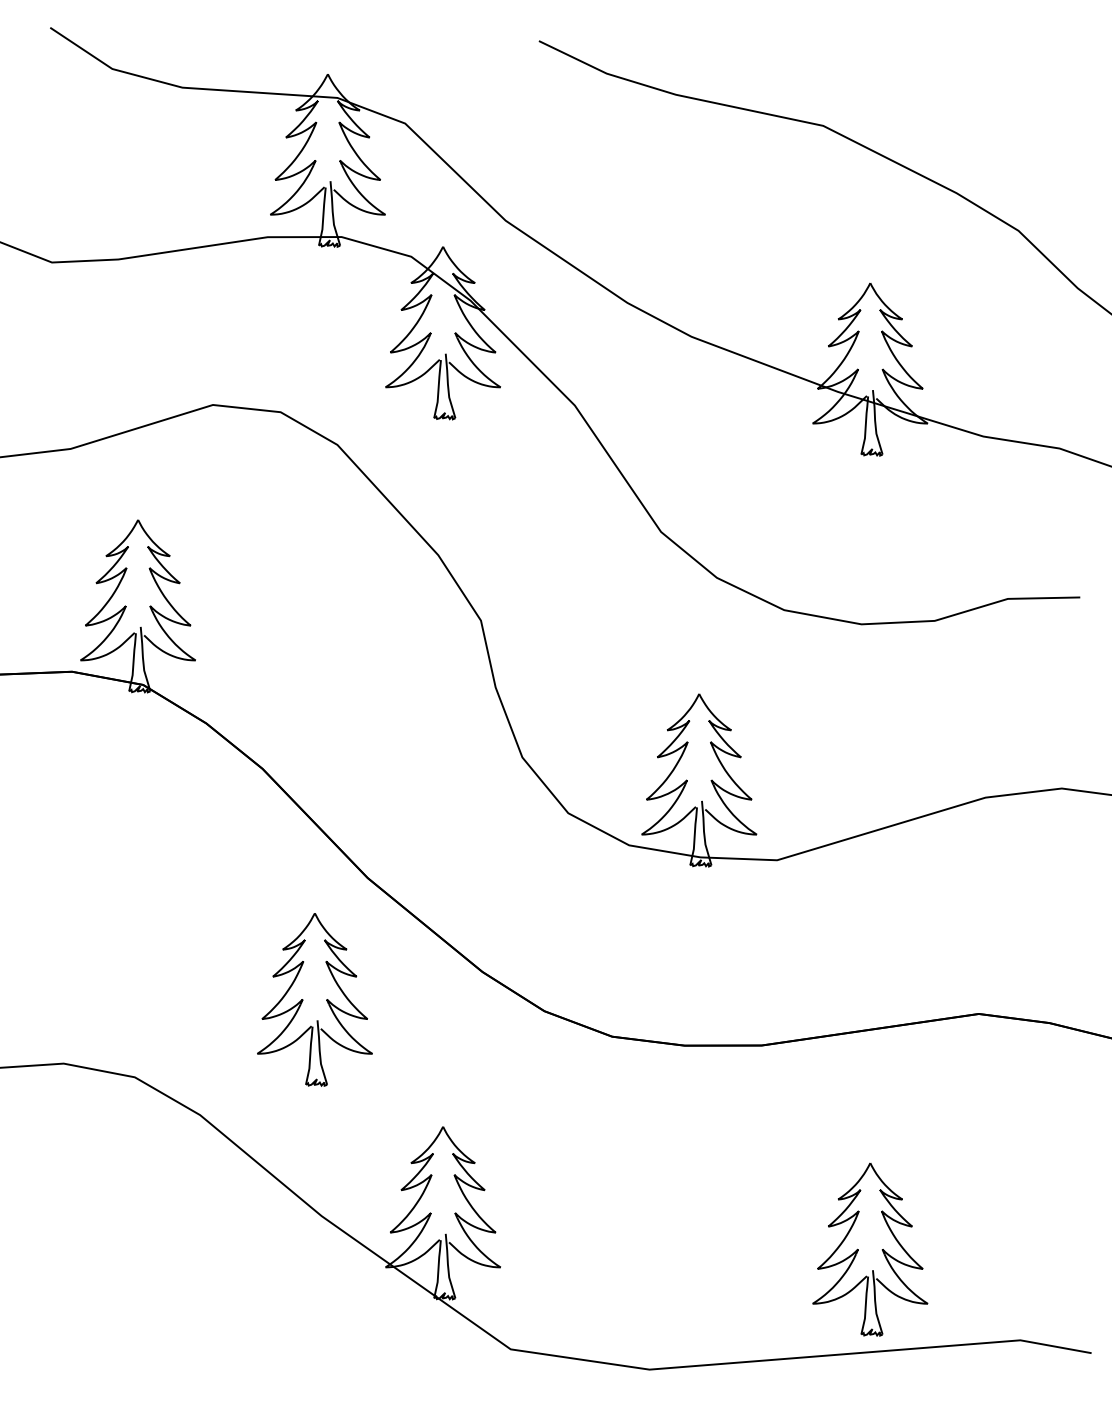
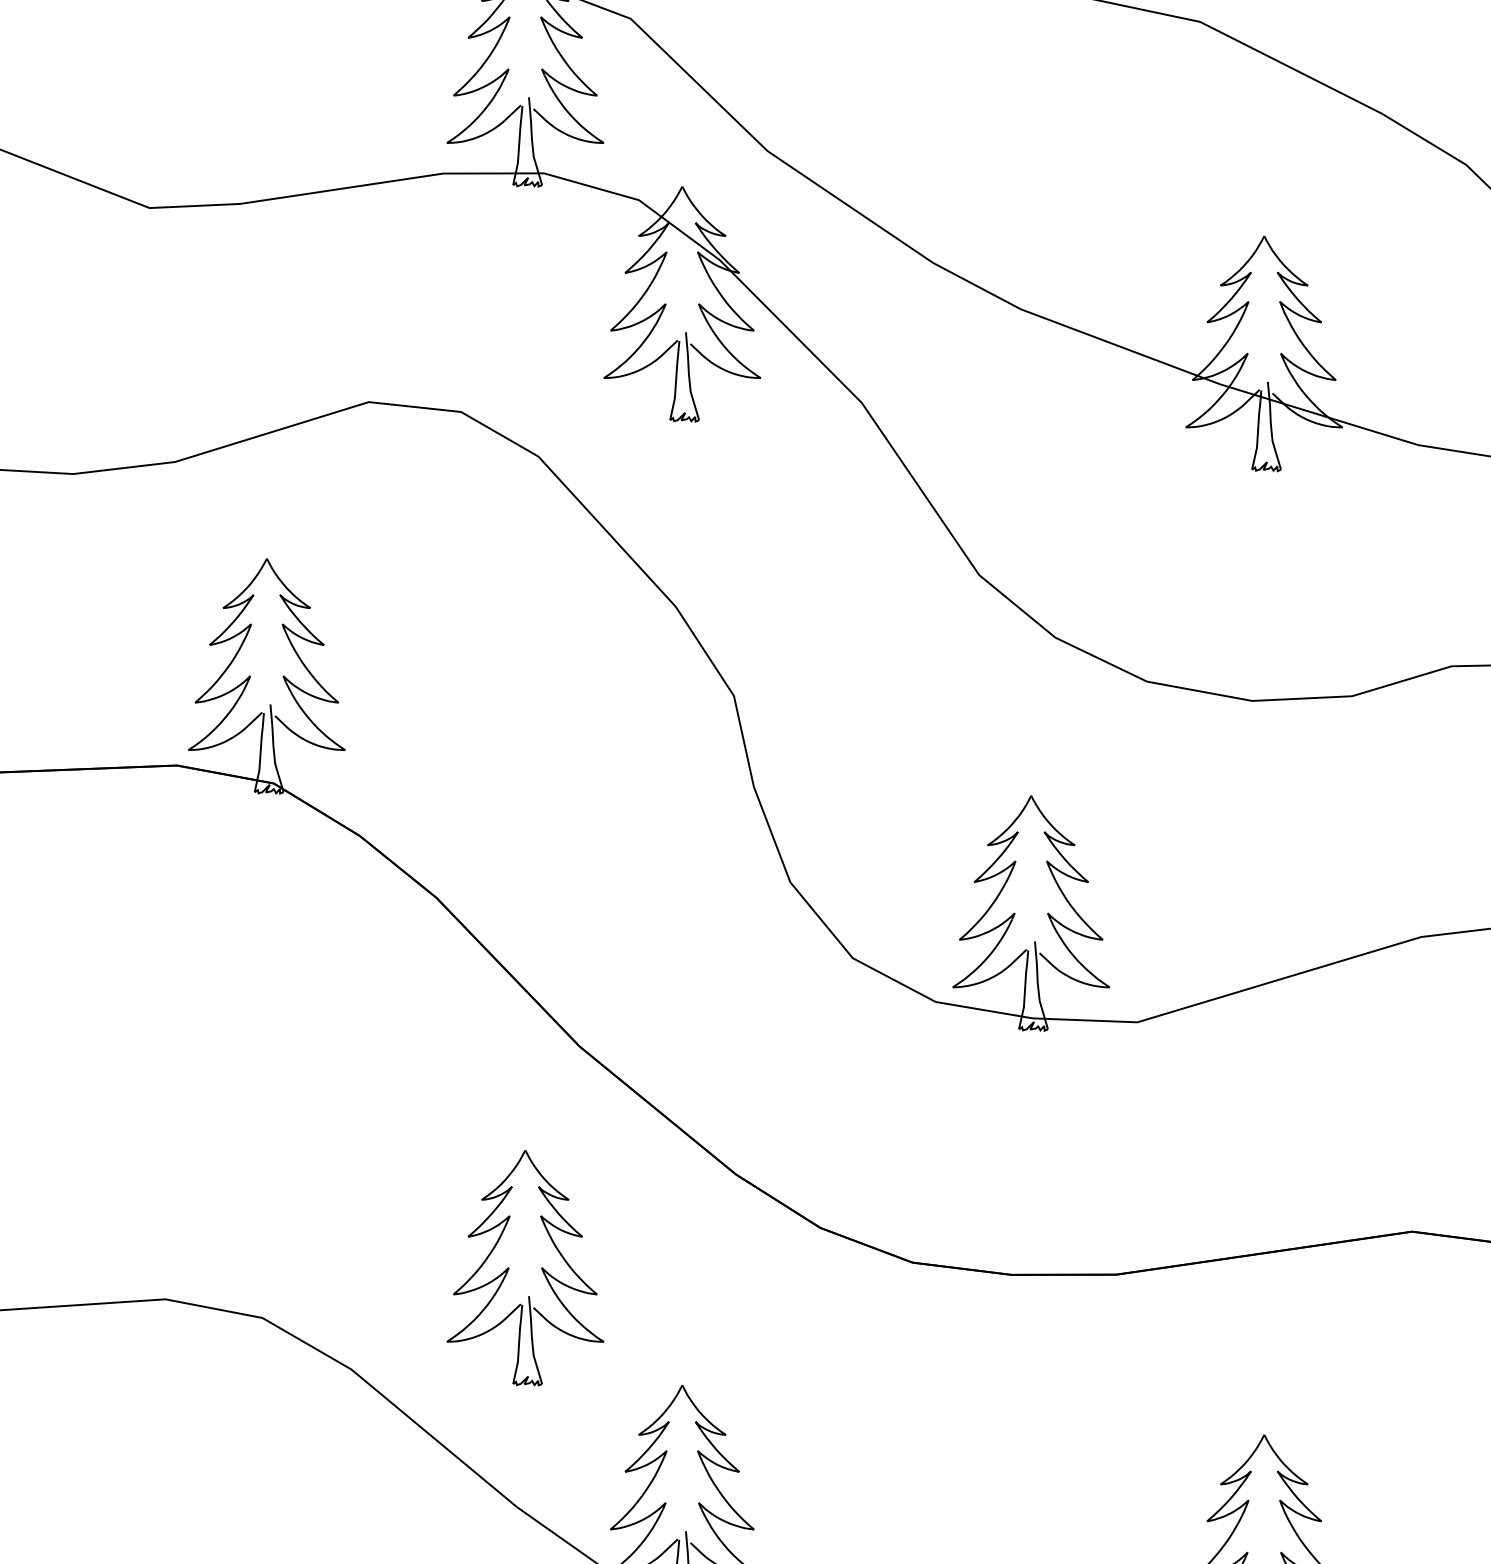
part: (314, 999) -> (524, 1267), moved

